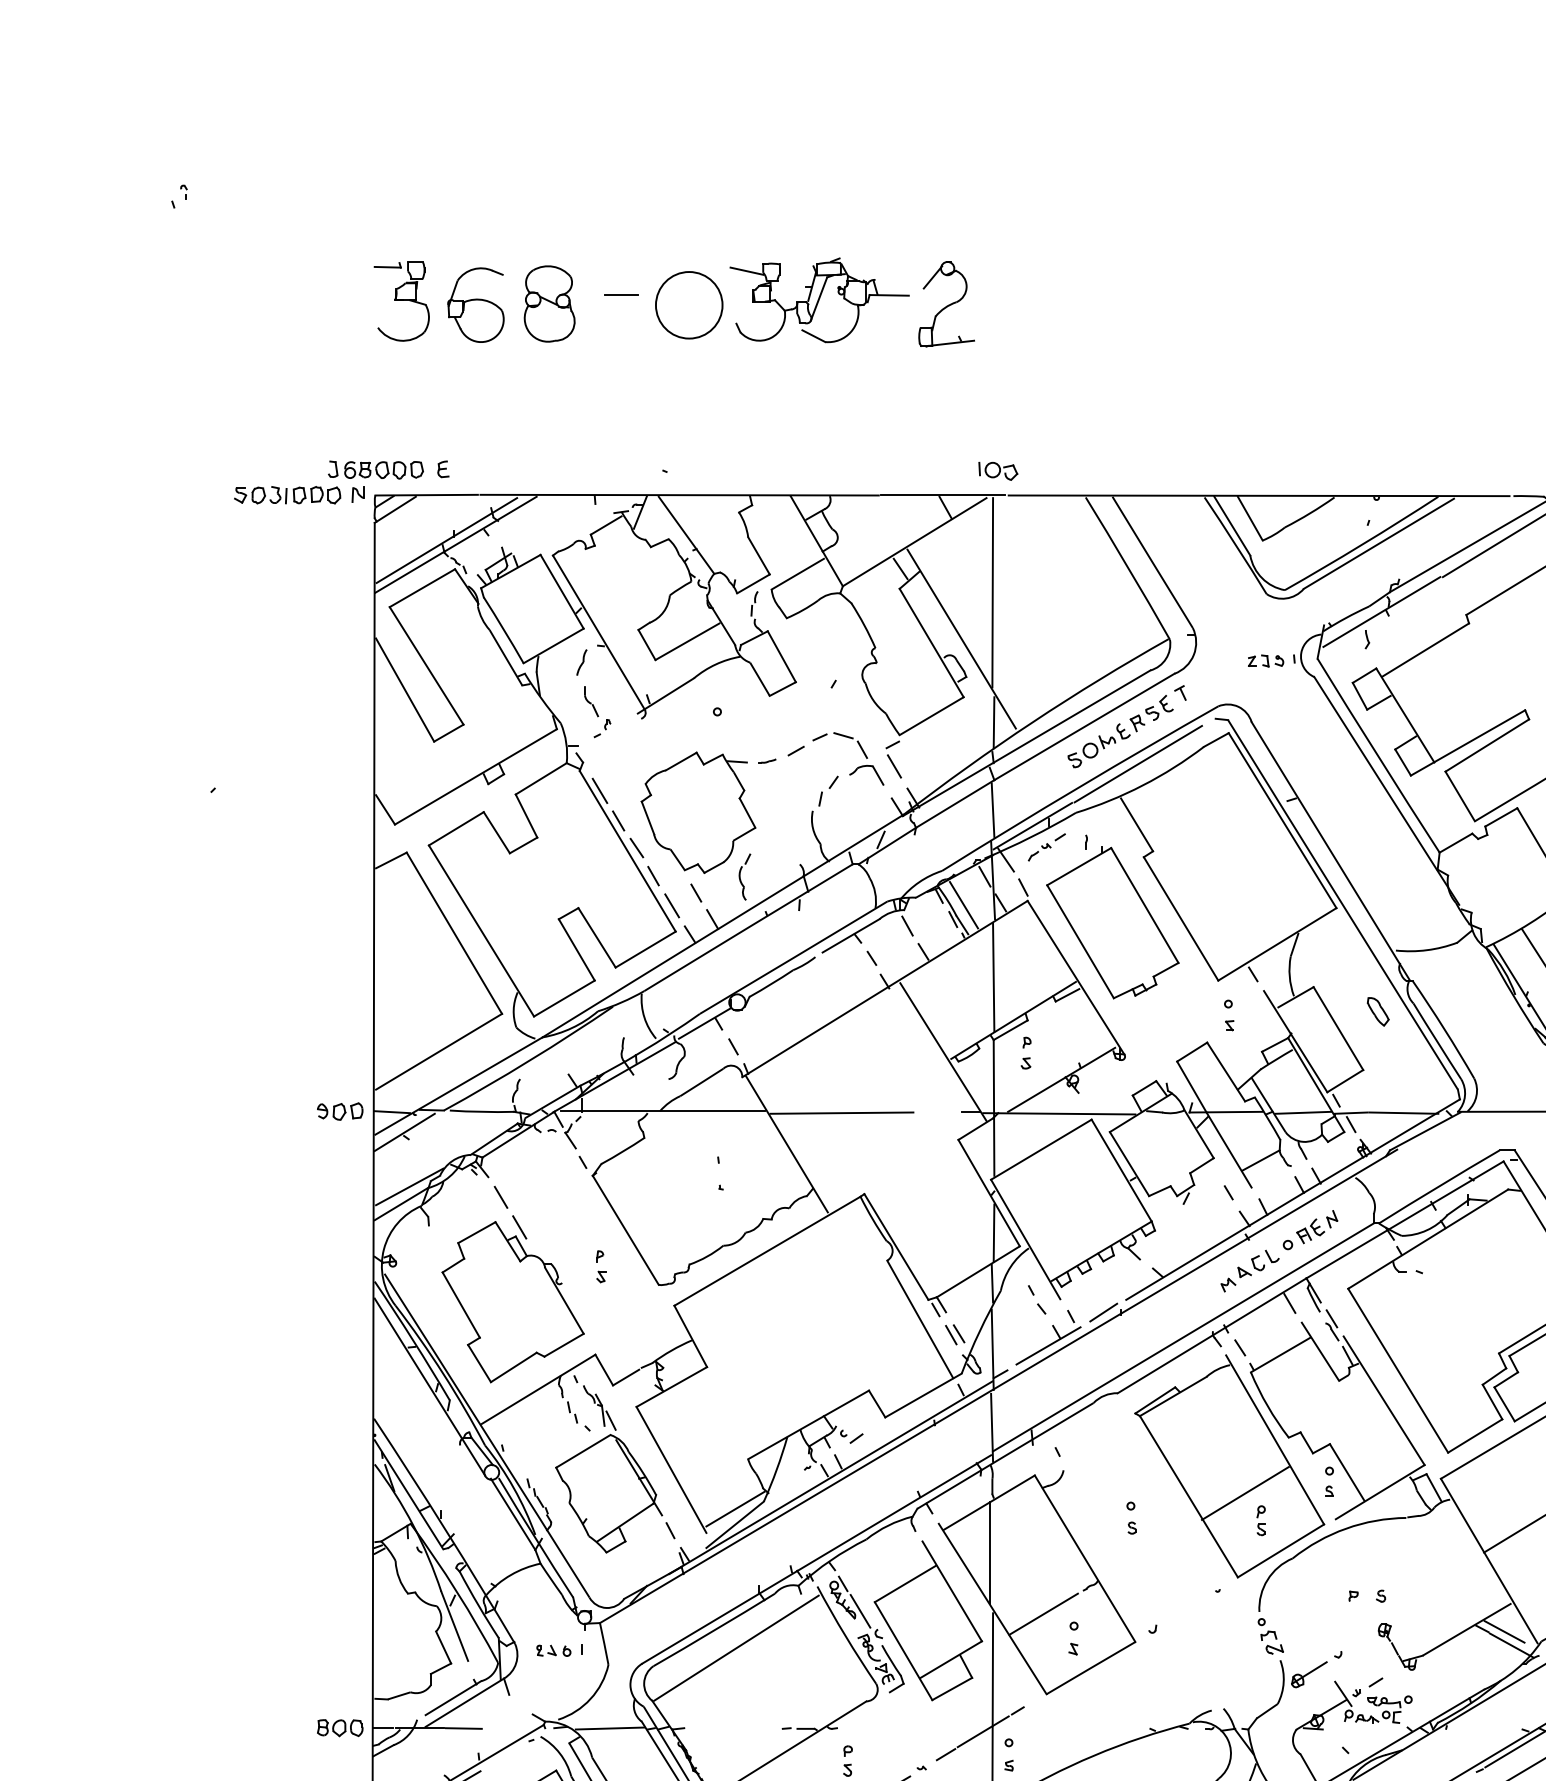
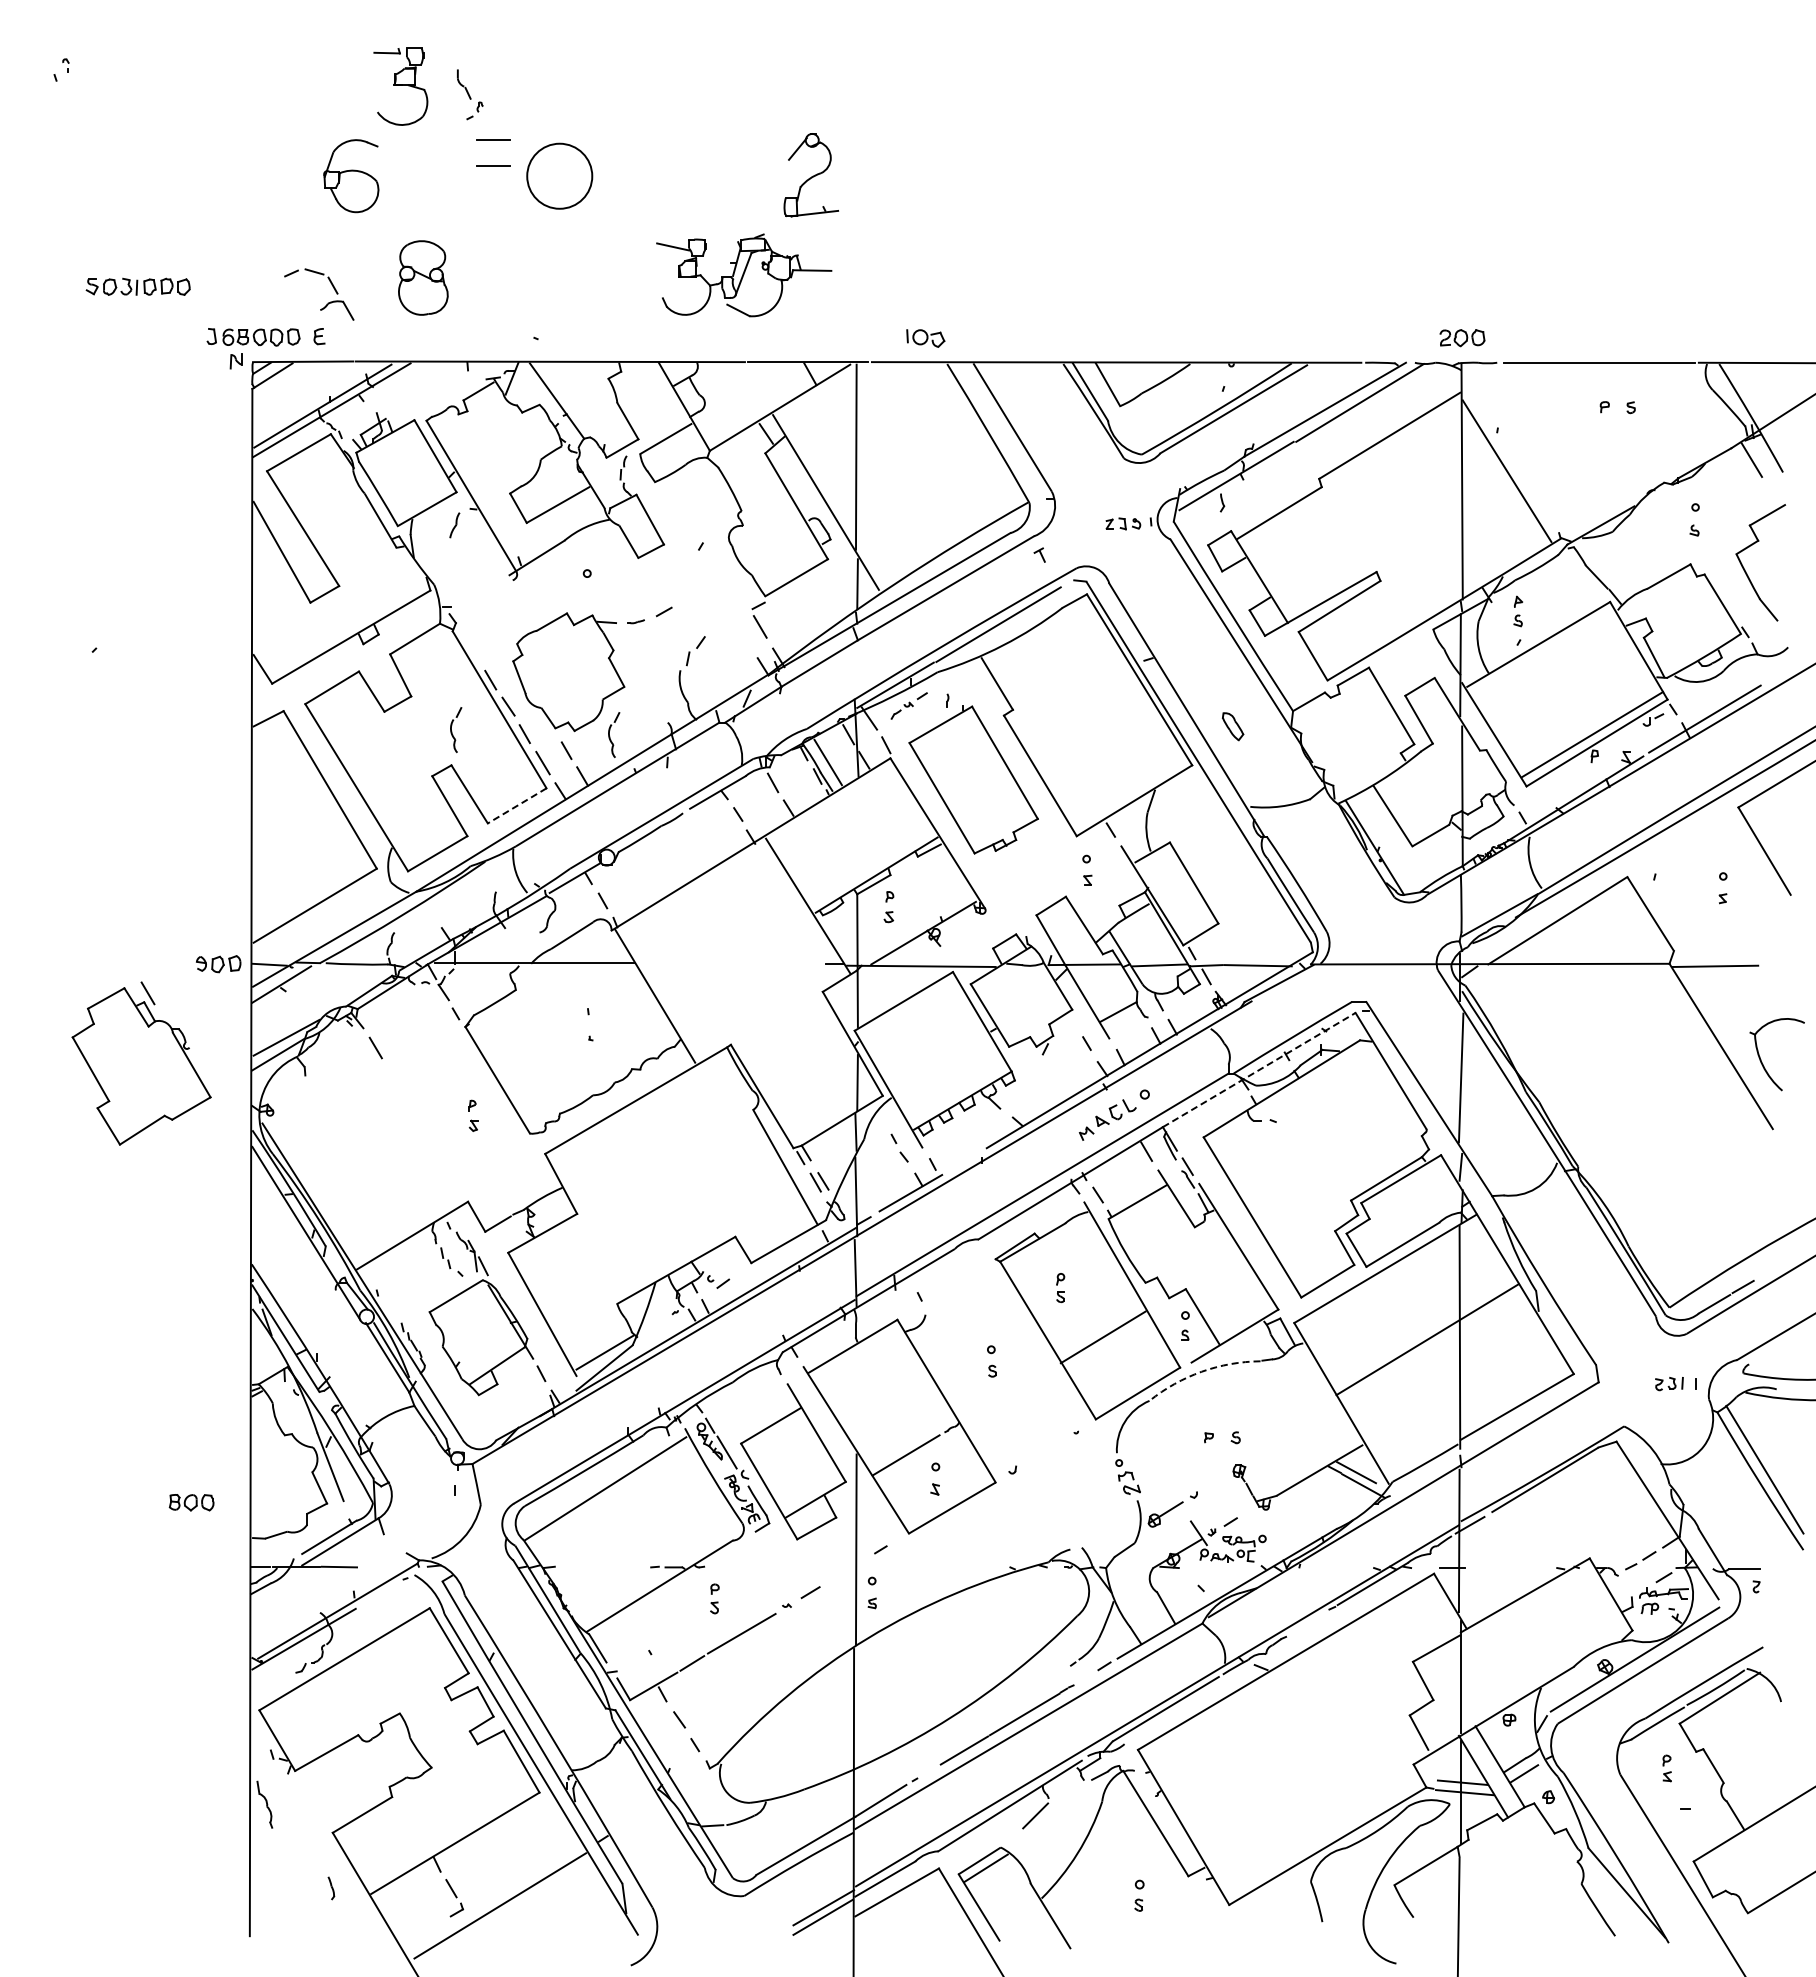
line: (621, 267) -> (493, 139), added
part: (819, 300) -> (744, 275), moved
part: (401, 301) -> (400, 86), moved
part: (549, 303) -> (423, 277), moved
part: (998, 471) -> (925, 338), moved
part: (286, 494) -> (137, 286), moved
part: (597, 711) -> (470, 94), moved
part: (1120, 731) -> (981, 592), removed
part: (857, 767) -> (328, 302), moved
line: (599, 790) -> (472, 650), removed
line: (992, 810) -> (856, 669), removed
part: (583, 872) -> (456, 730), added
line: (644, 950) -> (516, 806), solid -> dashed
line: (992, 976) -> (856, 832), removed
part: (1378, 1011) -> (1233, 726), moved
line: (841, 1112) -> (708, 965), removed
line: (1405, 1220) -> (1259, 1070), solid -> dashed
part: (1316, 1226) -> (1172, 1076), removed
part: (512, 1299) -> (141, 1063), moved
line: (1103, 1312) -> (964, 1160), removed
part: (1261, 1521) -> (1060, 1288), moved
arc: (1345, 1528) -> (1201, 1371), solid -> dashed
line: (990, 1552) -> (854, 1395), removed
part: (553, 1651) -> (427, 1491), removed
part: (340, 1727) -> (191, 1502), moved
line: (609, 1728) -> (481, 1567), removed
line: (982, 1732) -> (846, 1570), removed

